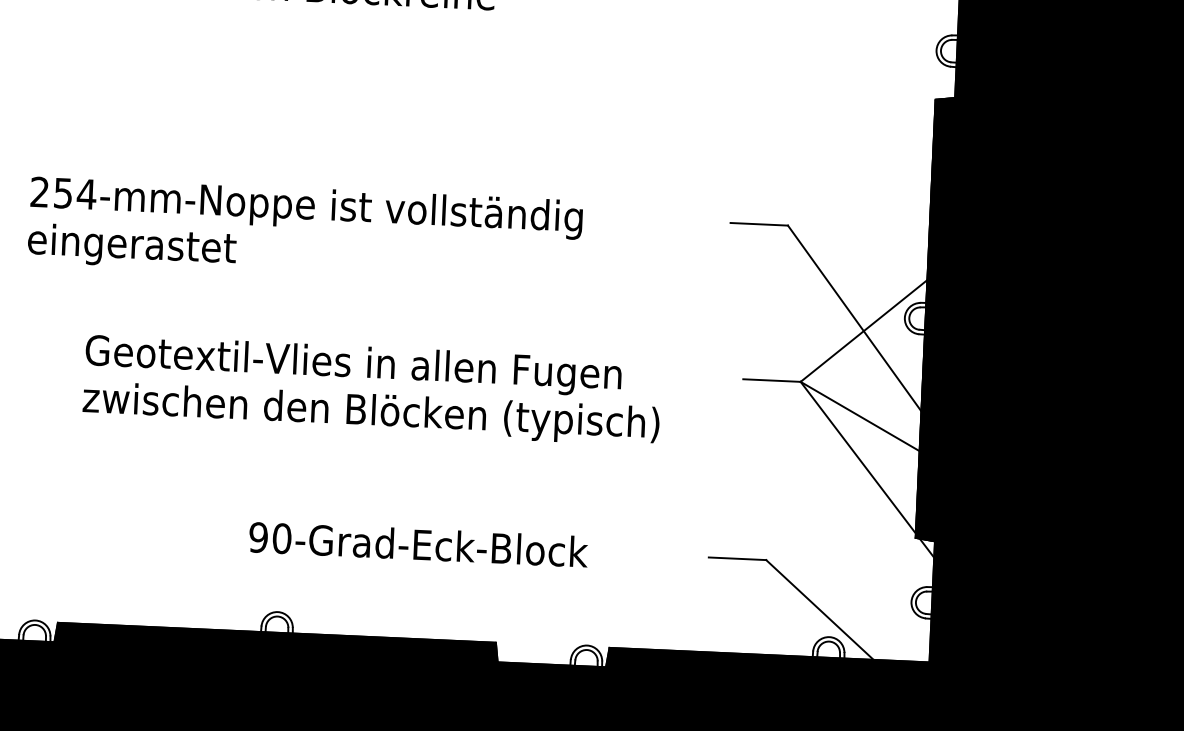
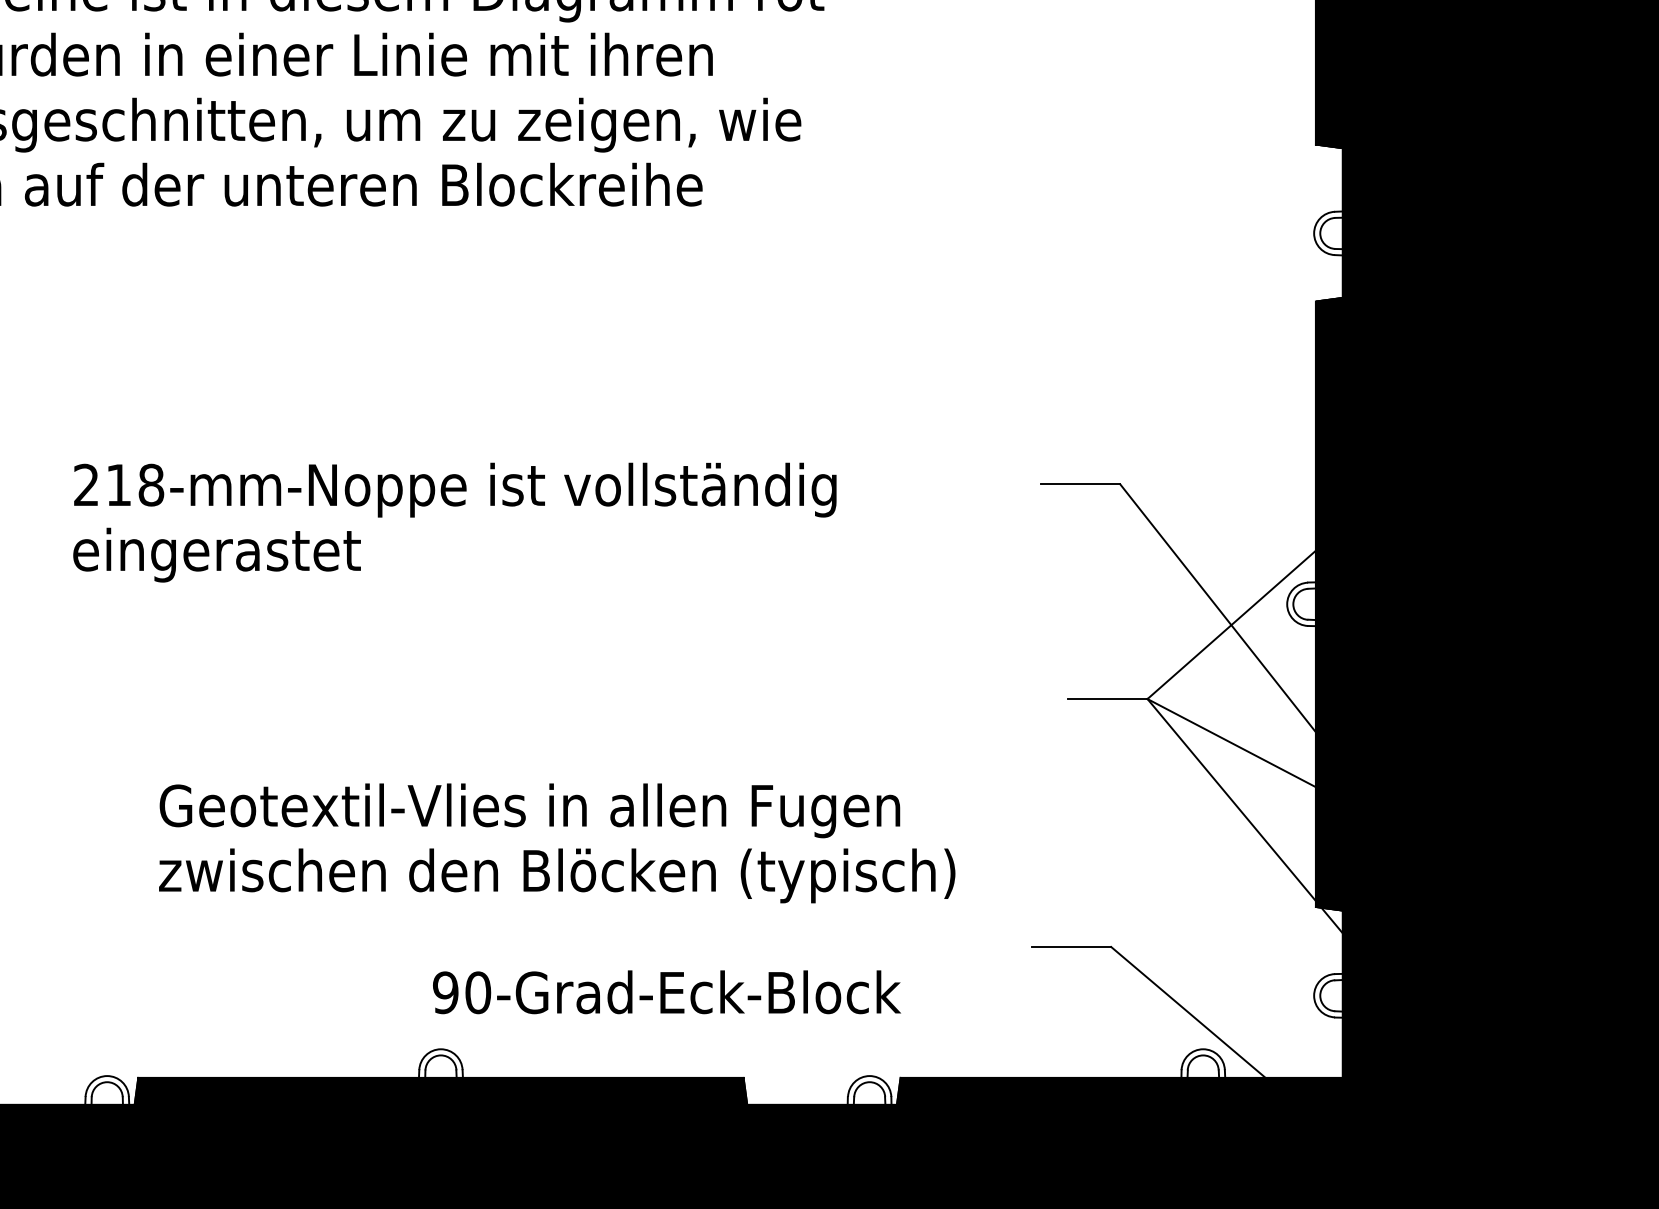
text: (75, 193) -> (135, 484), 254-mm-Noppe -> 218-mm-Noppe
text: (372, 390) -> (557, 843), moved
text: (418, 544) -> (666, 992), moved

